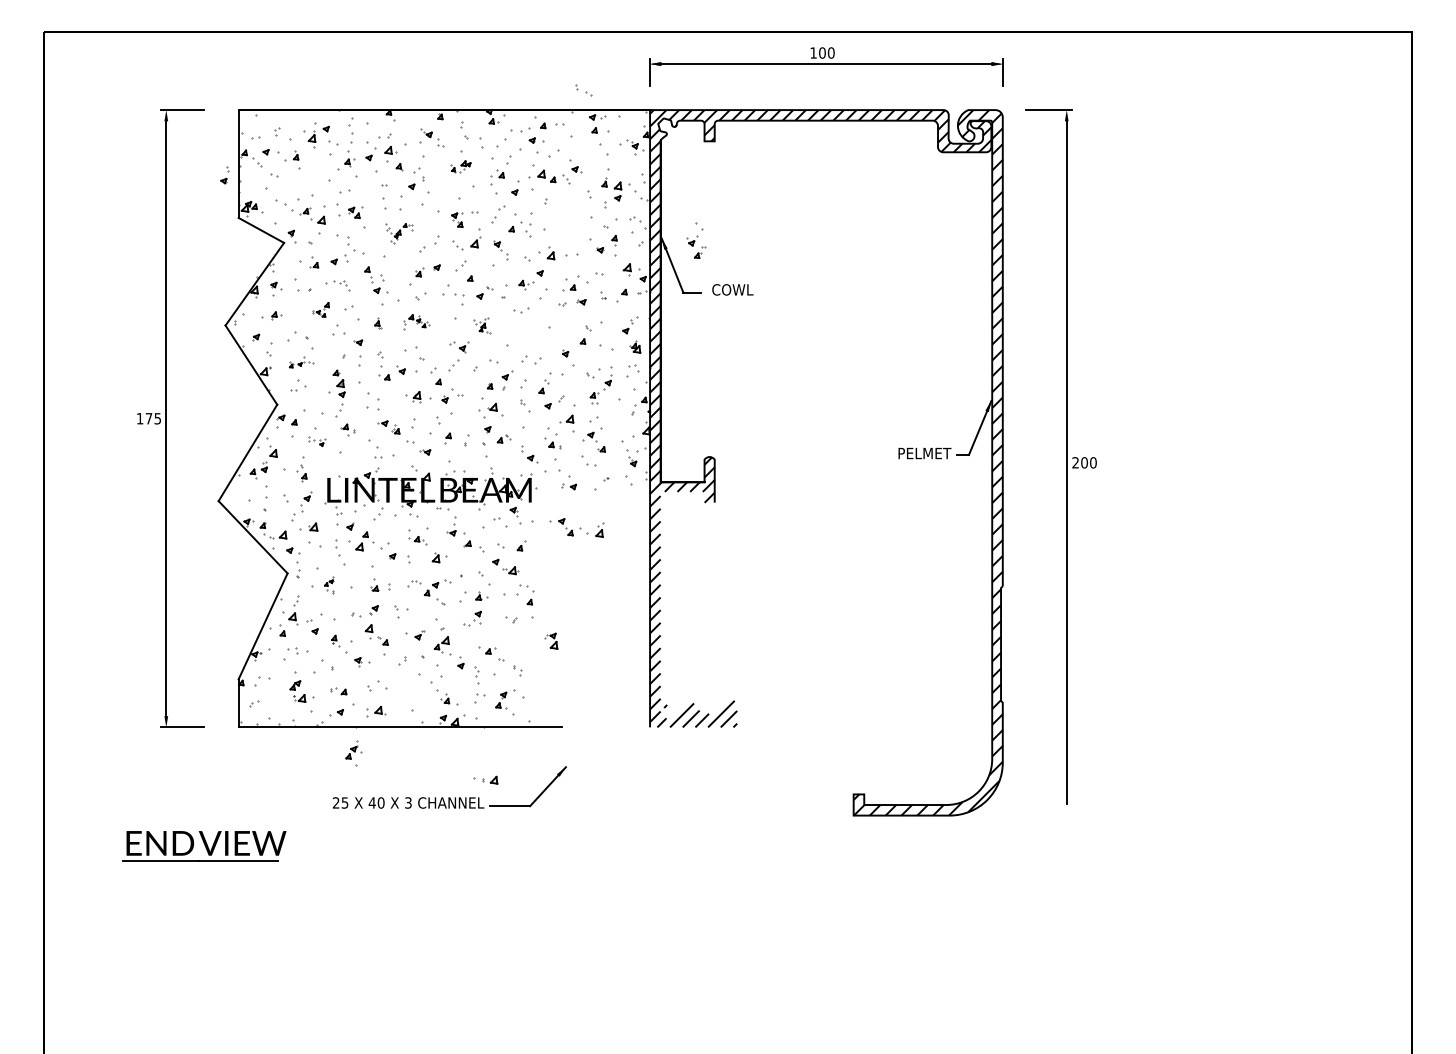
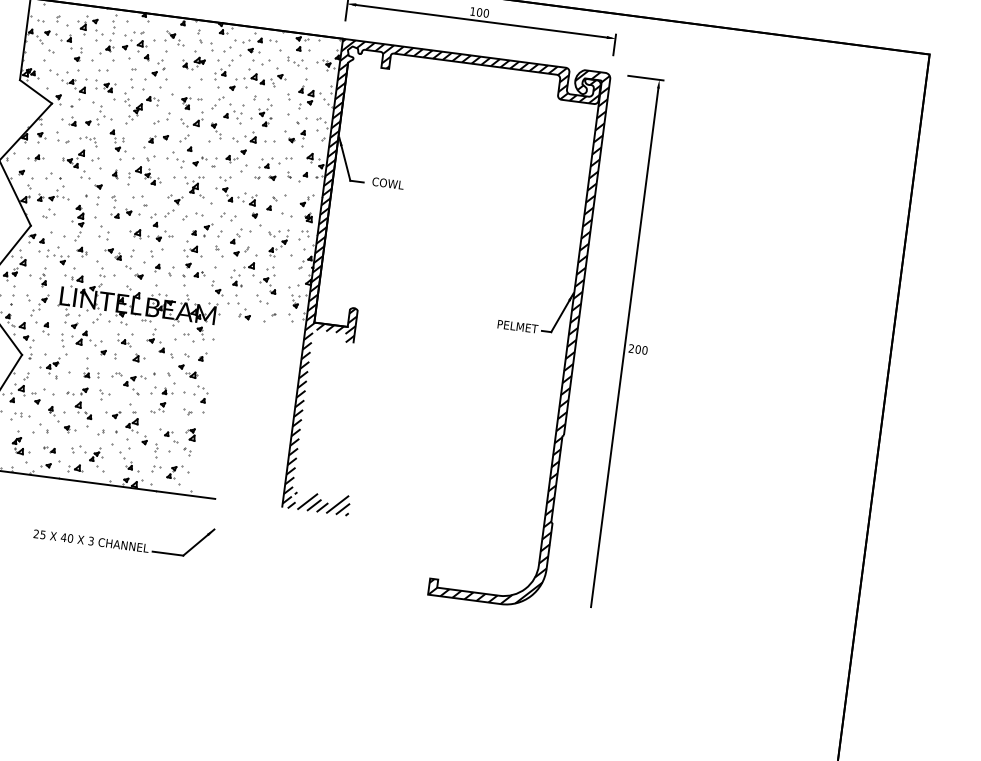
part: (583, 90) -> (292, 61), moved
part: (460, 166) -> (193, 62), size x1.43
part: (224, 175) -> (77, 54), moved
part: (399, 233) -> (140, 107), size x1.67
part: (696, 240) -> (265, 112), moved
part: (320, 309) -> (73, 157), size x1.67
part: (416, 322) -> (144, 177), size x1.67
part: (482, 325) -> (194, 185), size x1.67
part: (301, 362) -> (53, 196), size x1.67
part: (317, 441) -> (57, 257), size x1.67
part: (576, 527) -> (235, 195), moved
part: (314, 535) -> (46, 328), size x0.62
part: (329, 584) -> (52, 367), size x1.67
part: (551, 640) -> (190, 434), moved
part: (353, 753) -> (96, 457), moved
part: (485, 779) -> (73, 277), moved

